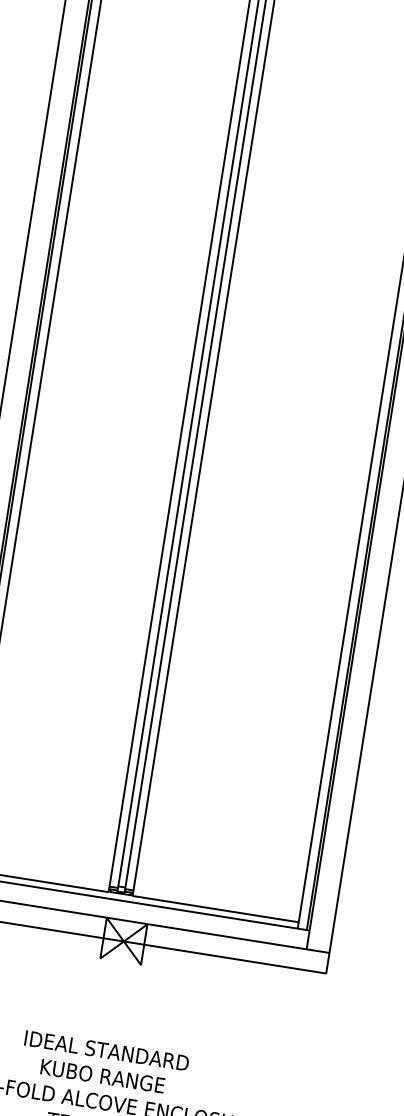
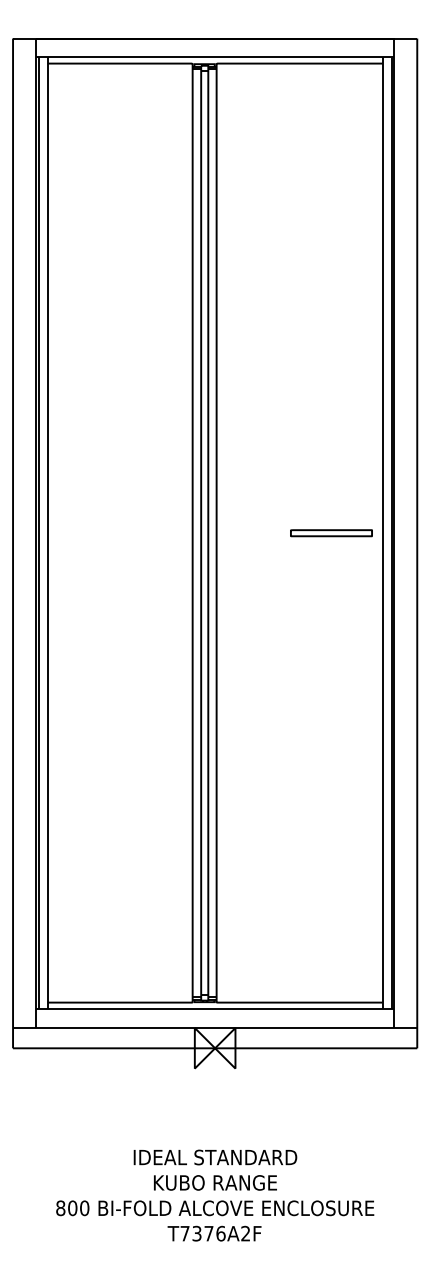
part: (321, 444) -> (331, 533), added

